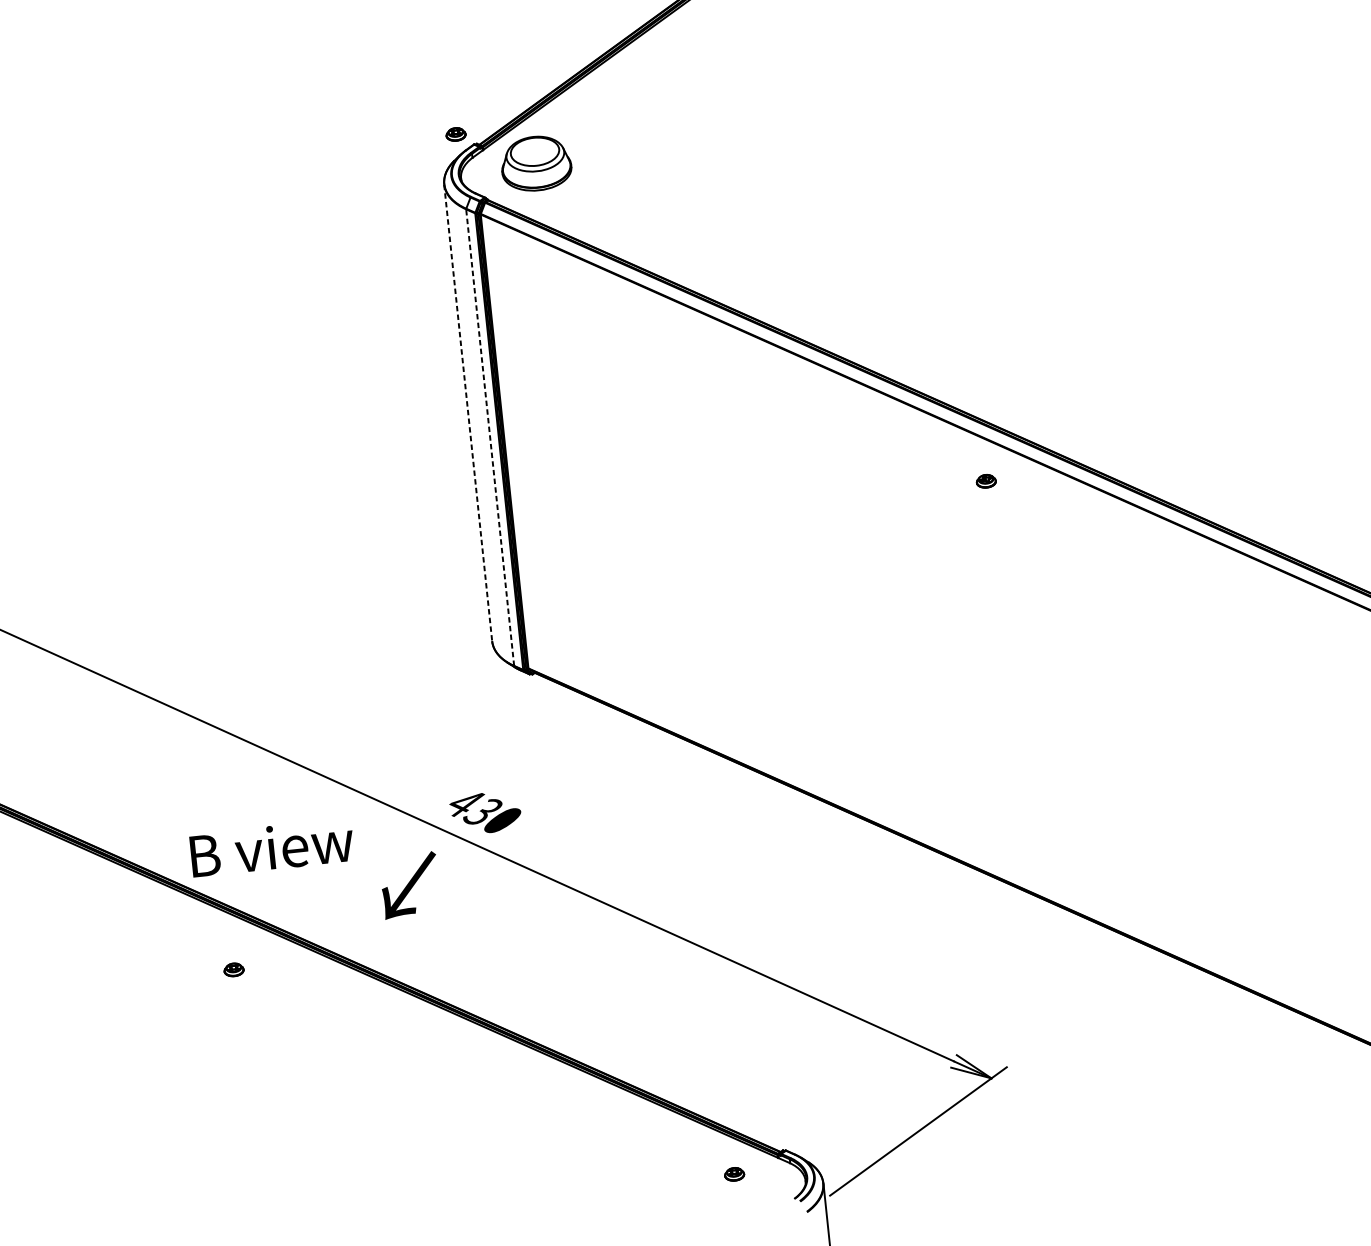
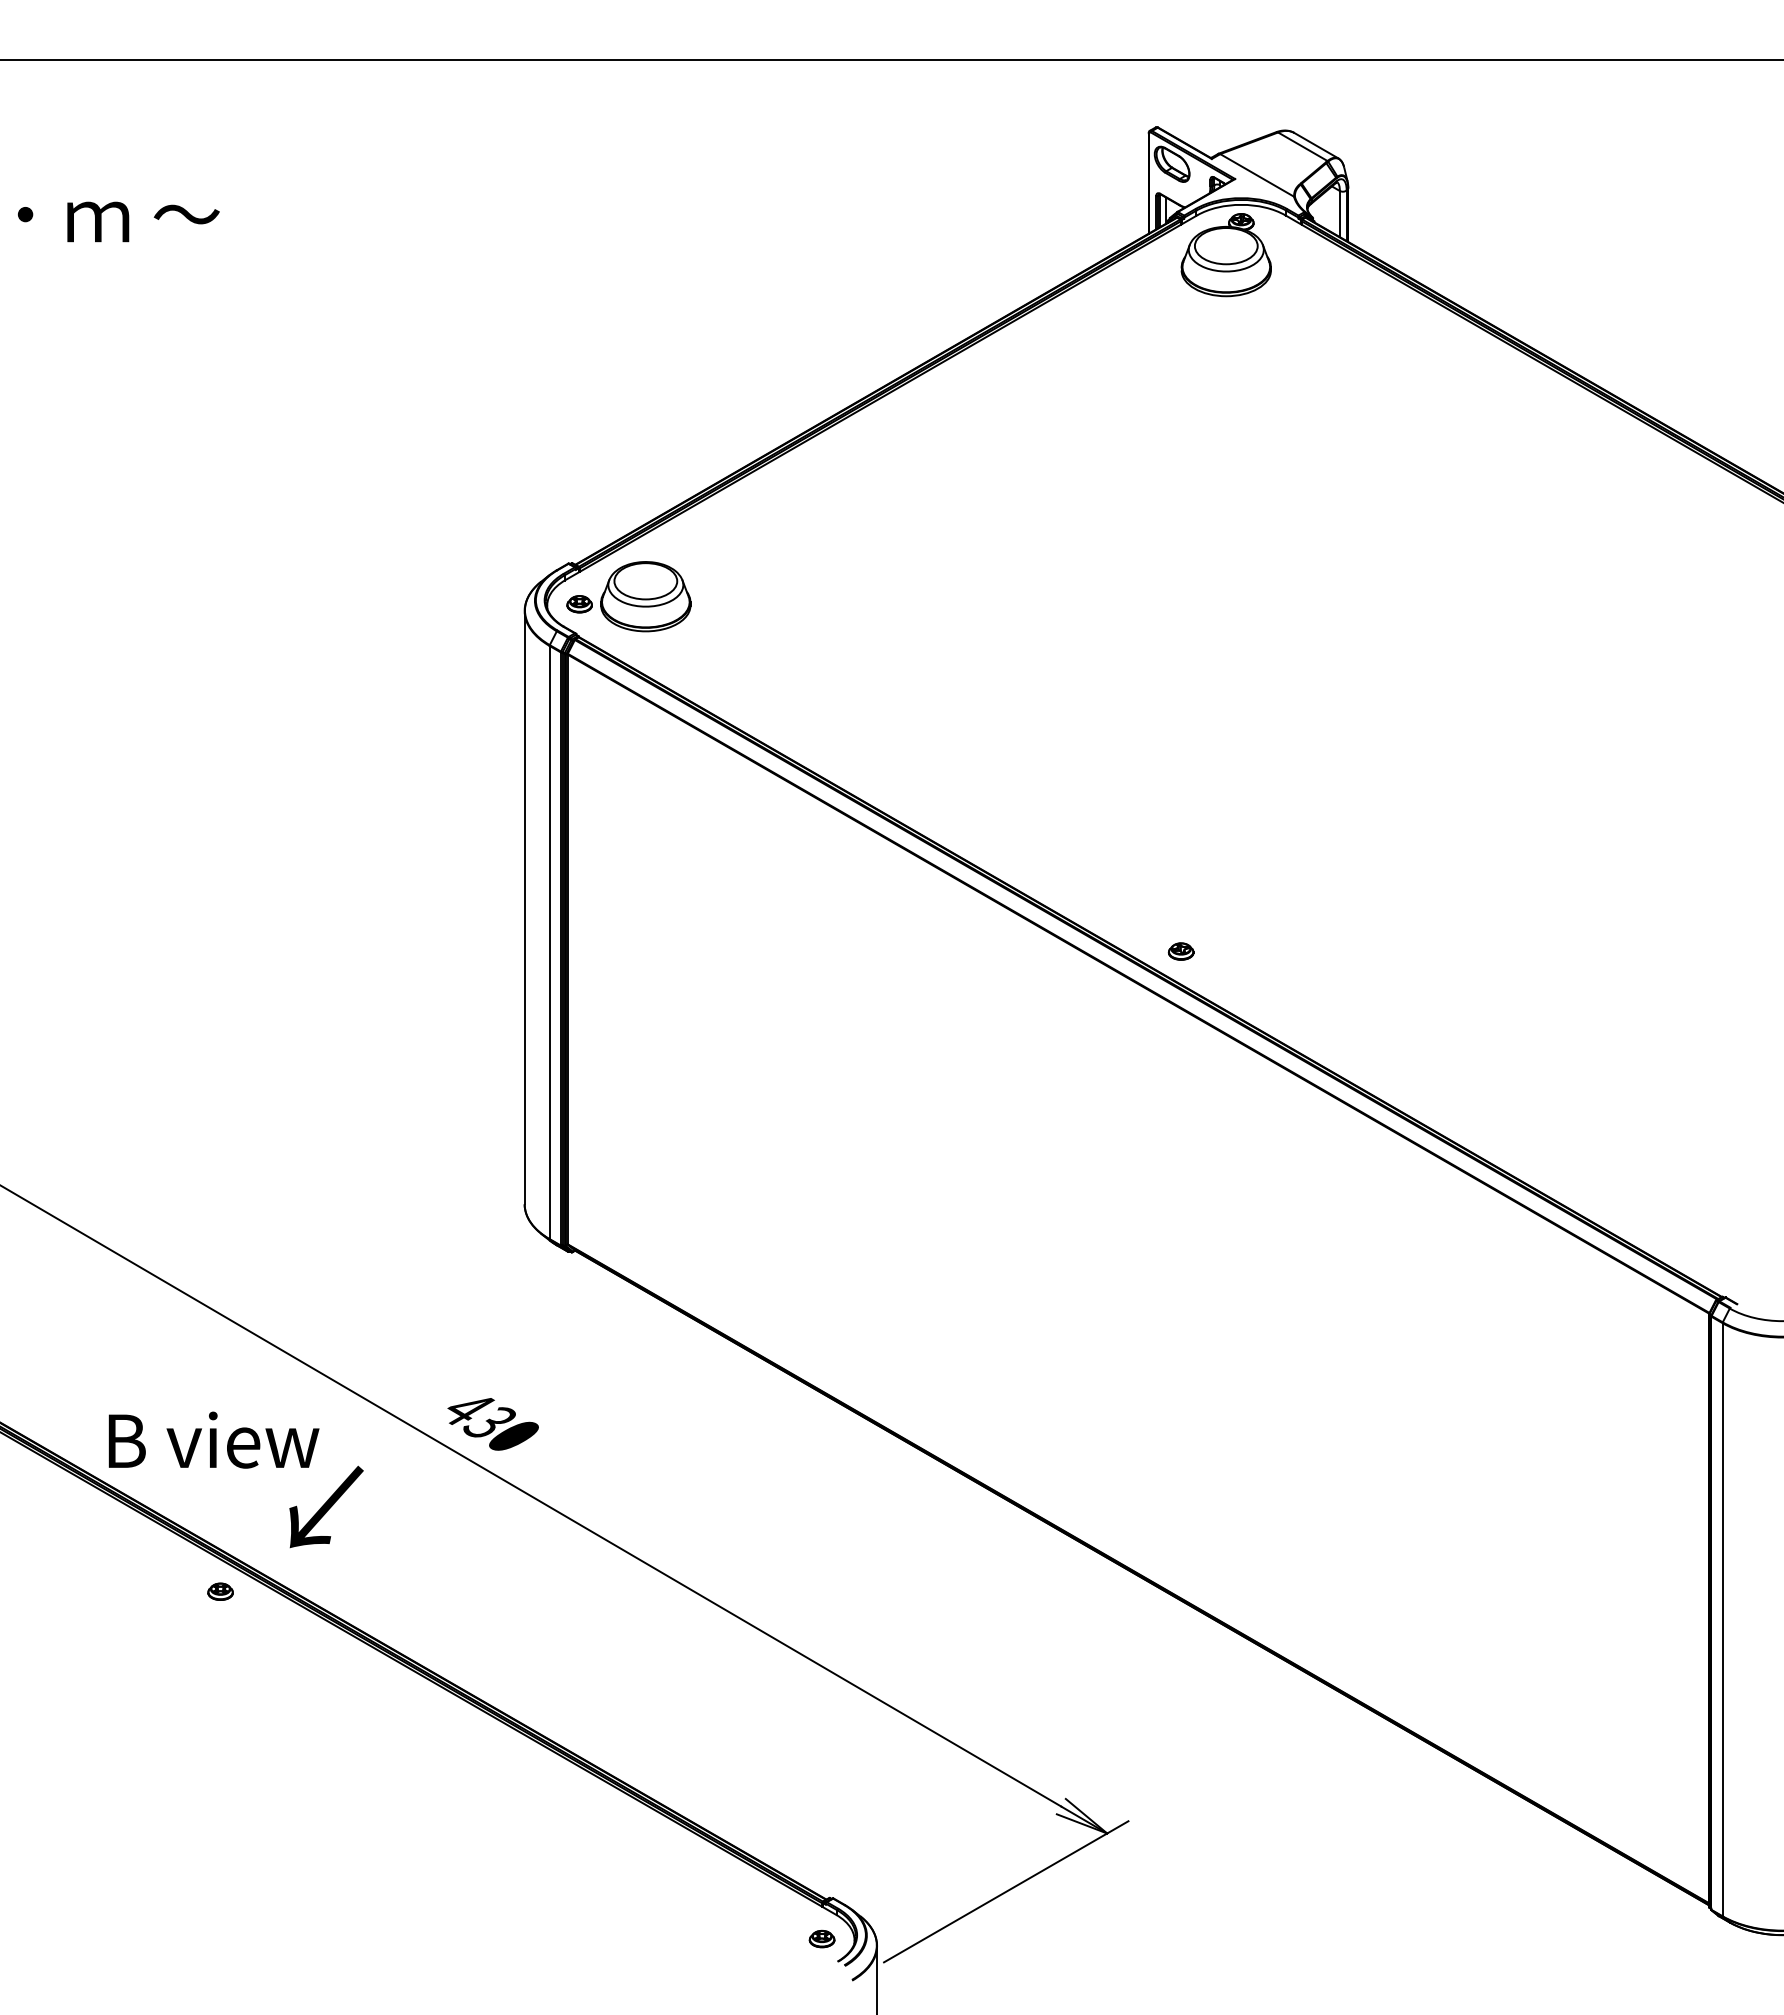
part: (455, 134) -> (579, 604), moved
line: (468, 412) -> (524, 907), dashed -> solid
line: (490, 437) -> (549, 942), dashed -> solid
part: (985, 481) -> (1180, 951), moved
text: (410, 884) -> (326, 1506), moved
part: (233, 969) -> (220, 1591), moved
part: (734, 1173) -> (821, 1938), moved

